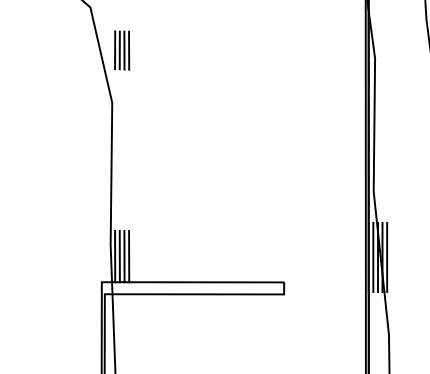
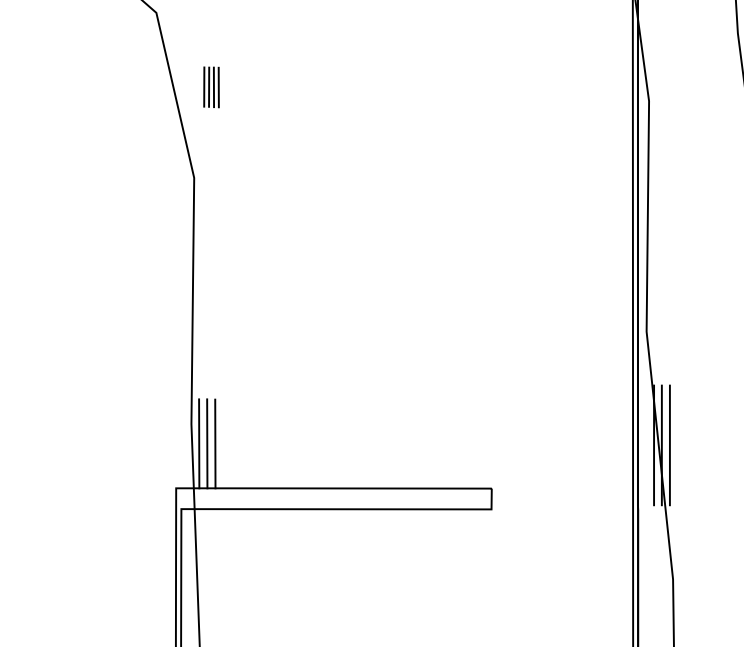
part: (122, 50) -> (211, 87), size x0.6
line: (129, 256) -> (224, 443), removed
line: (373, 257) -> (646, 445), removed

